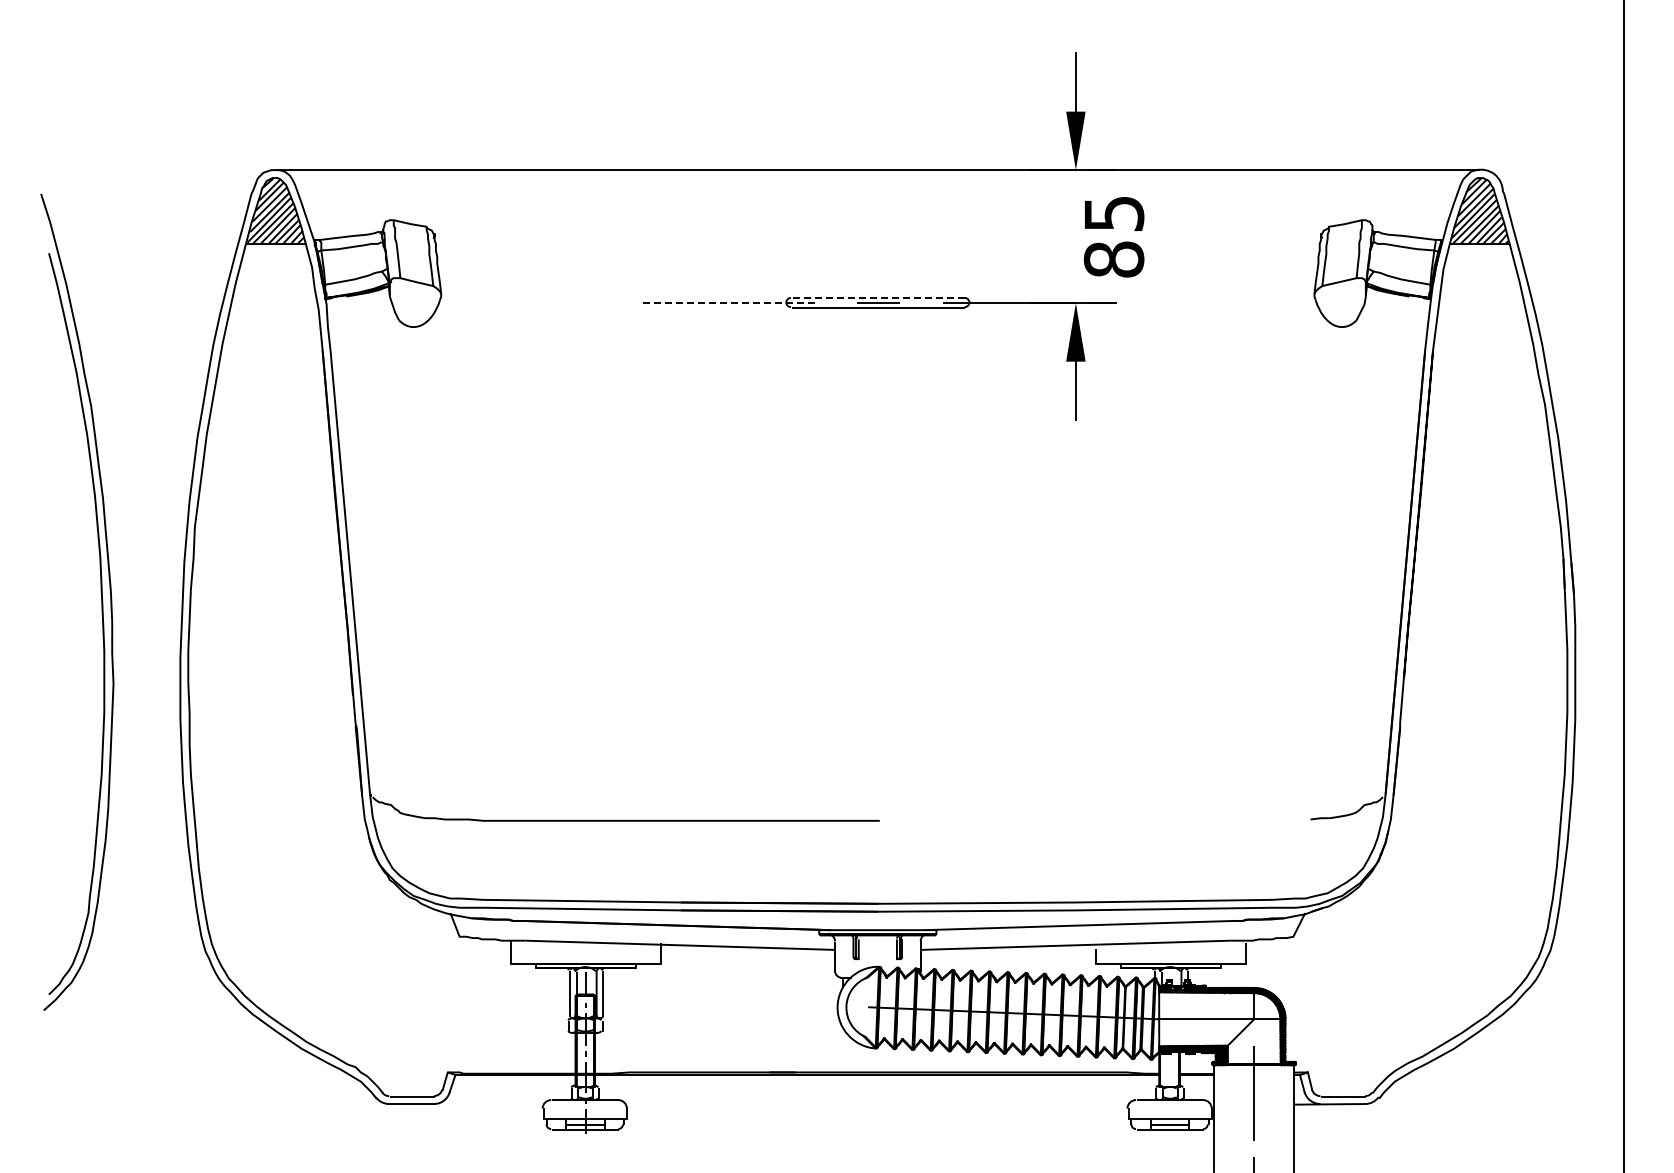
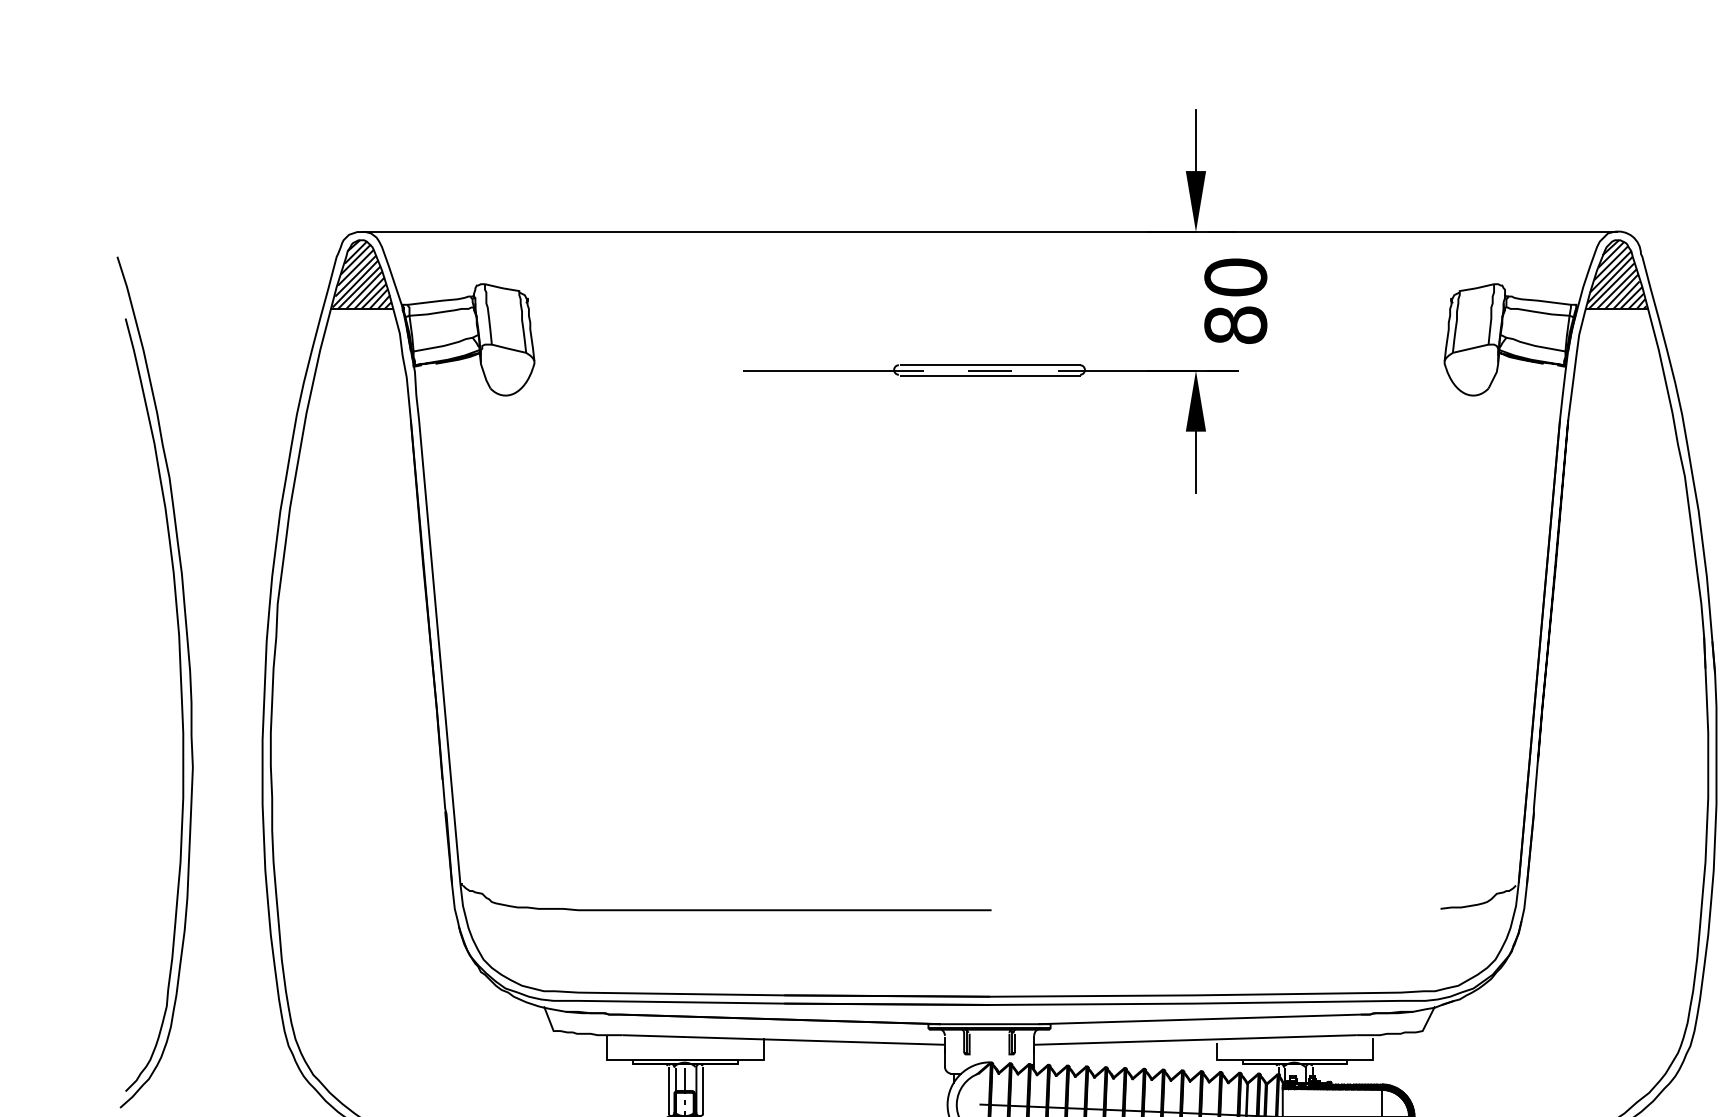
text: (1113, 213) -> (1235, 277), 85 -> 80
line: (878, 297) -> (990, 364), dashed -> solid
line: (728, 303) -> (833, 371), dashed -> solid

